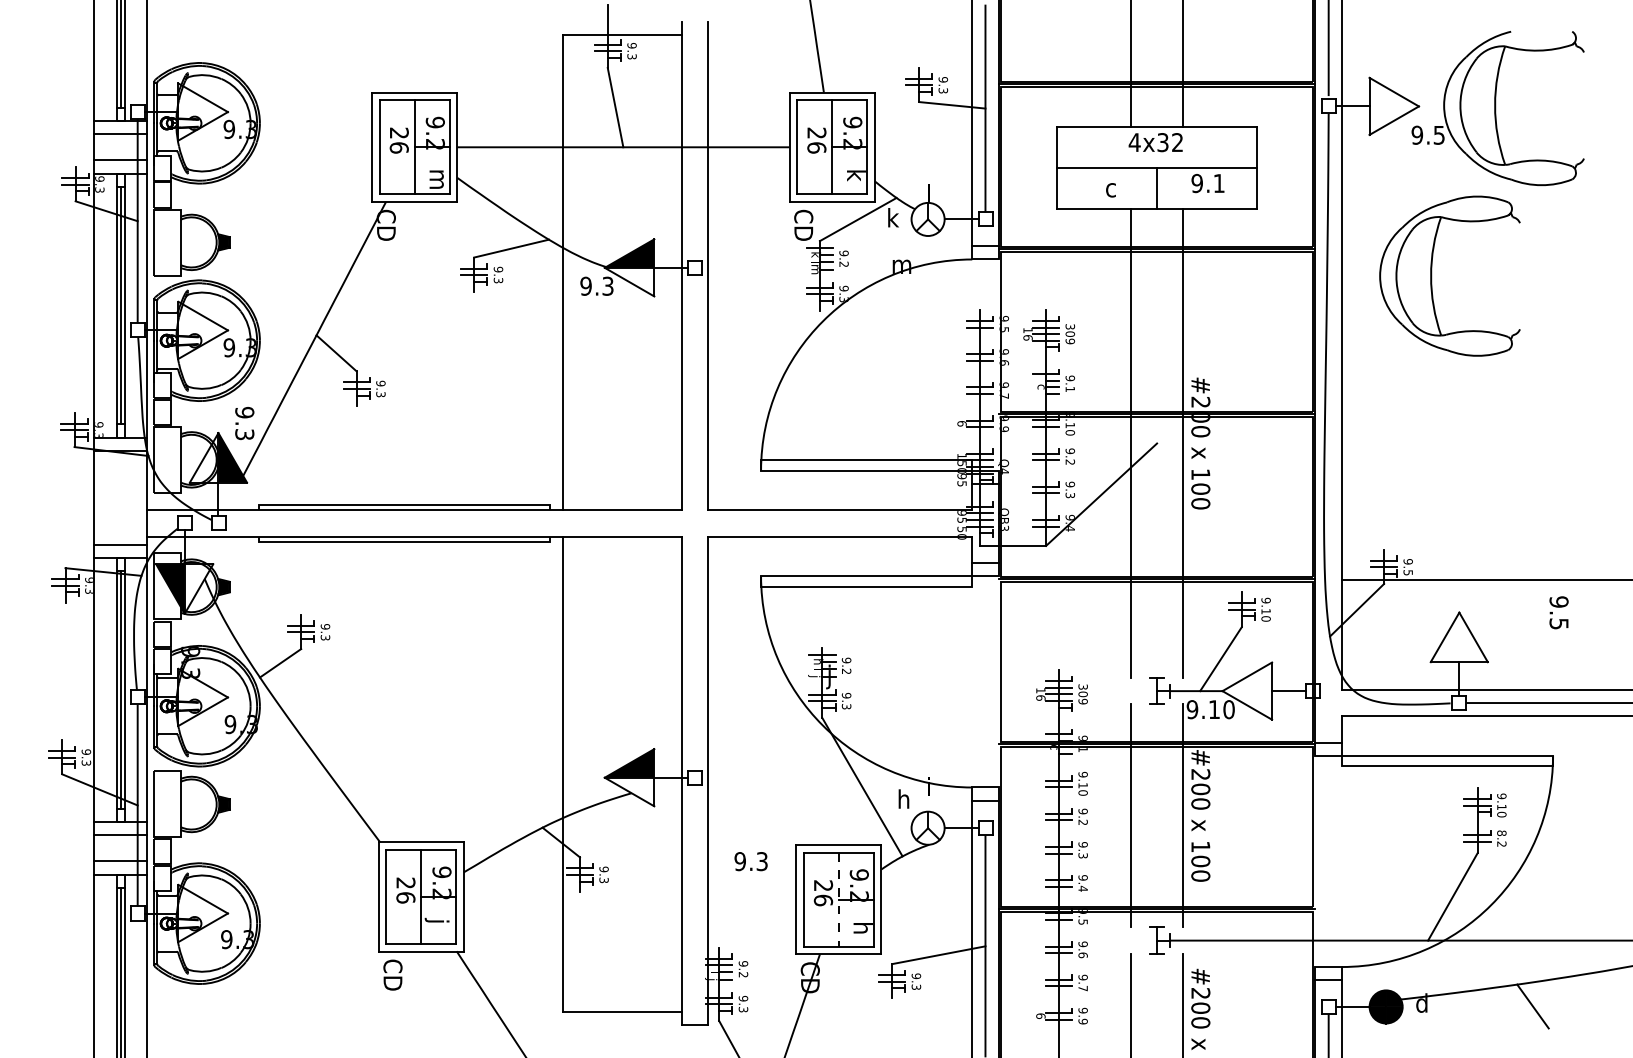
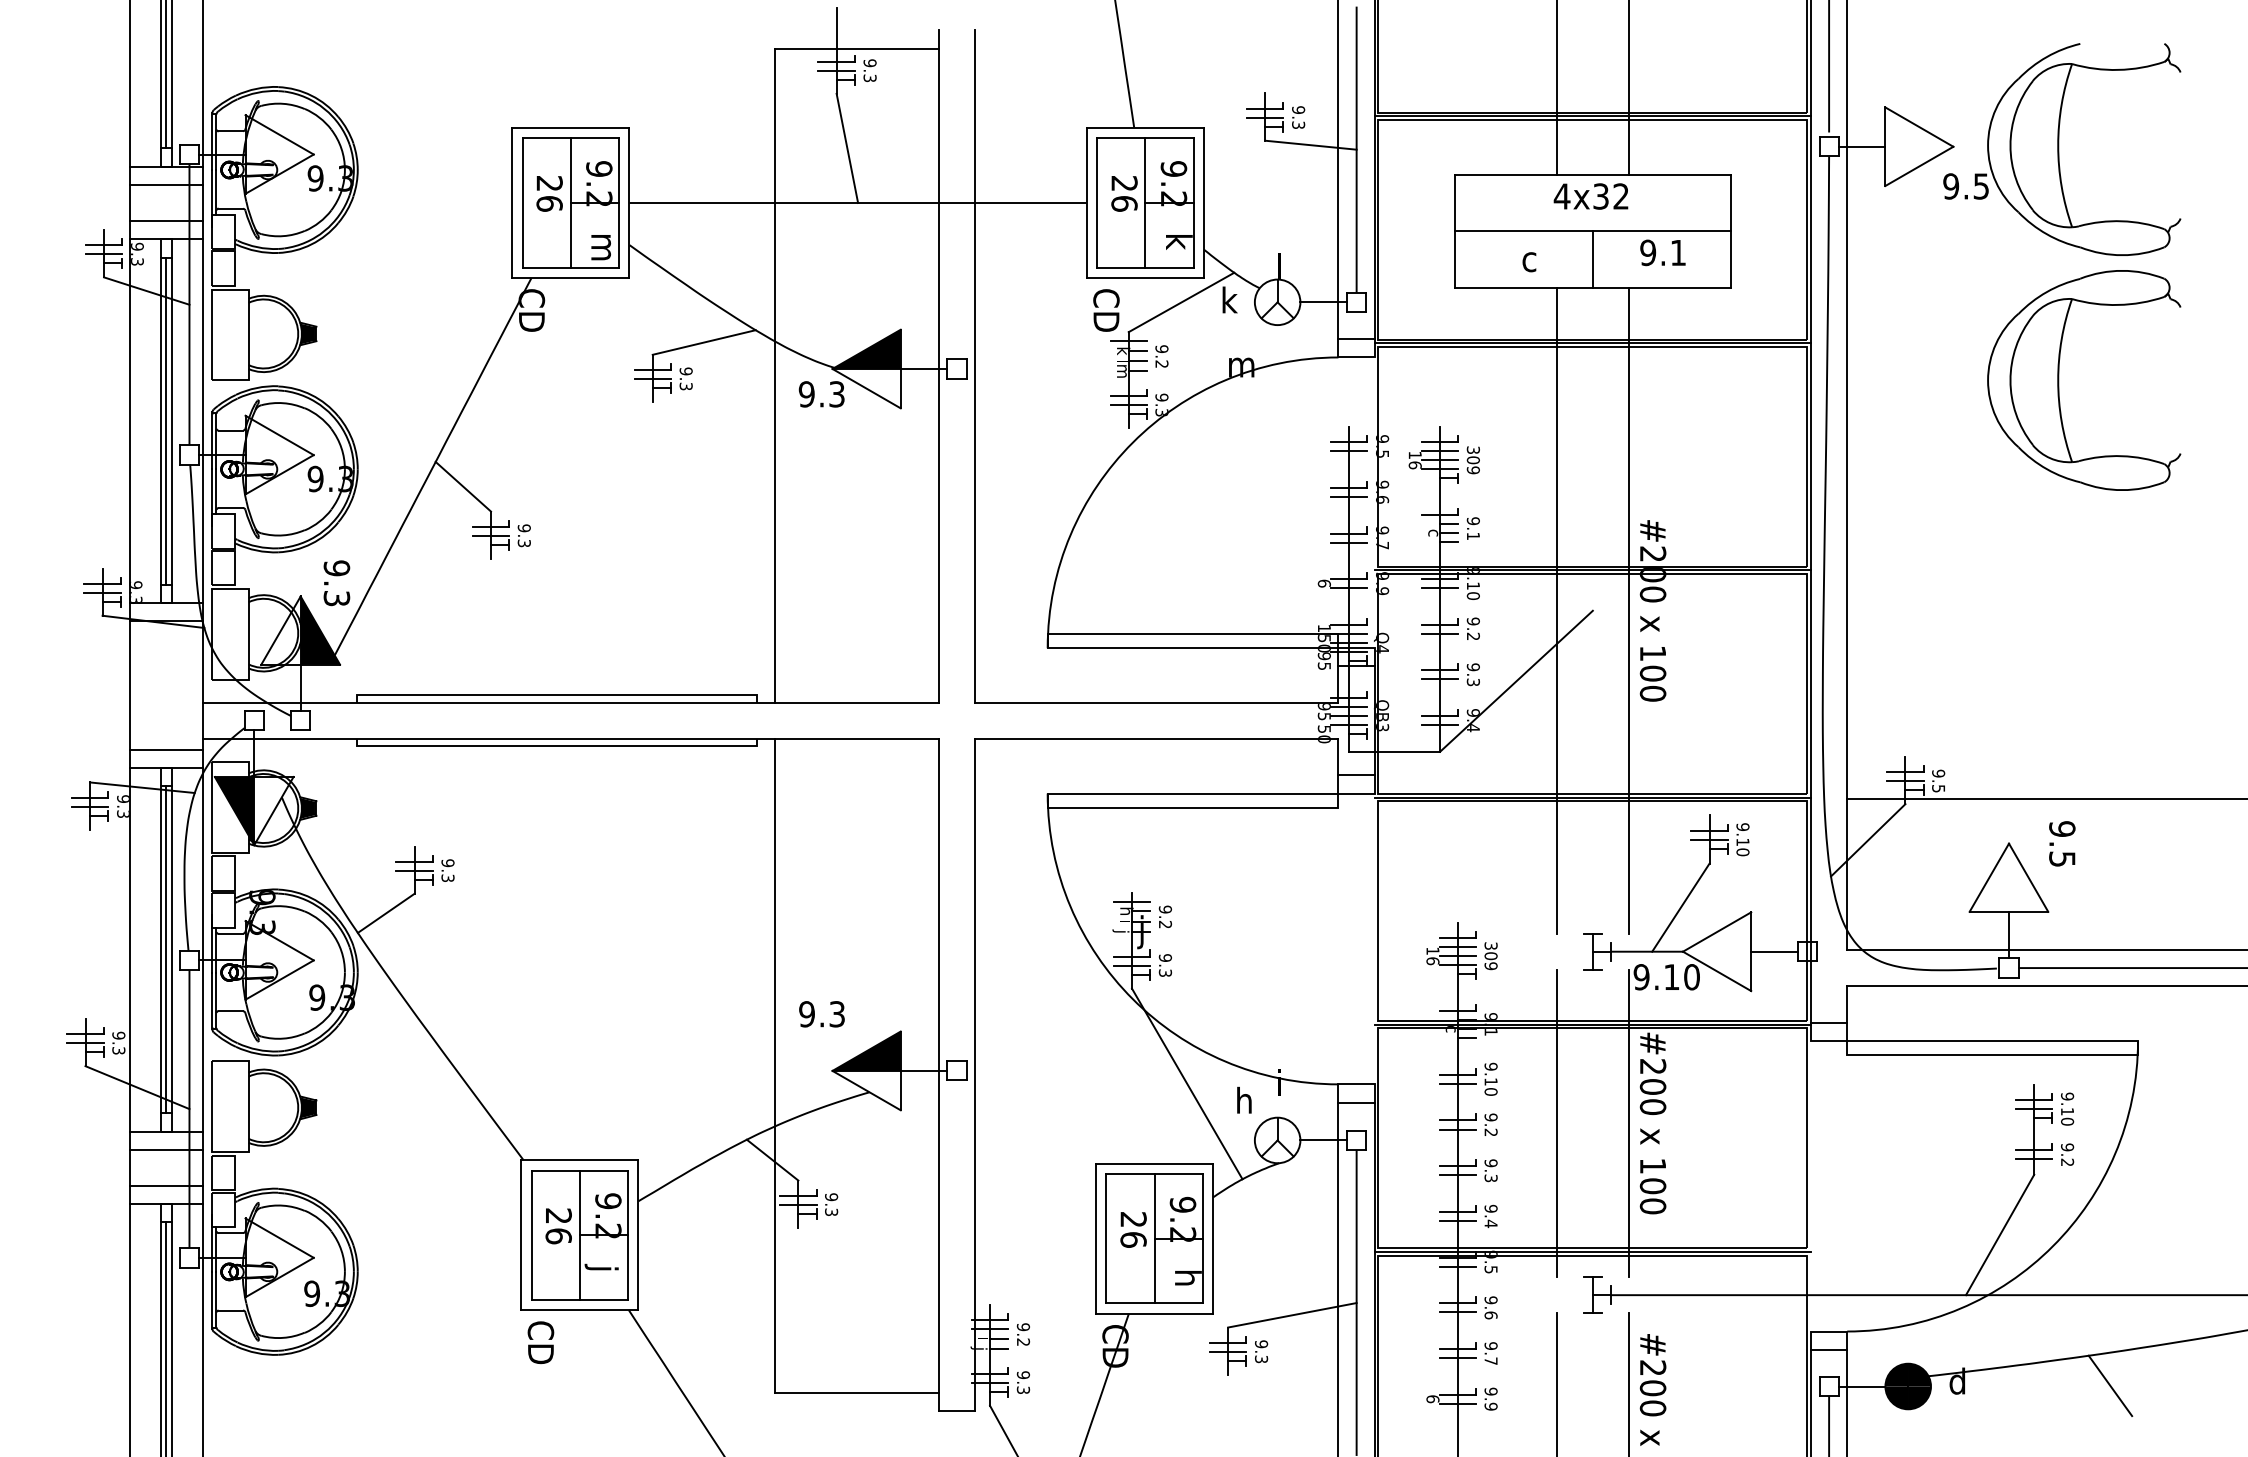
part: (1432, 275) -> (2060, 379), moved
text: (1558, 612) -> (2061, 843), moved
text: (1501, 833) -> (2067, 1147), 8.2 -> 9.2
text: (750, 861) -> (821, 1014), moved
line: (838, 899) -> (1154, 1238), dashed -> solid

